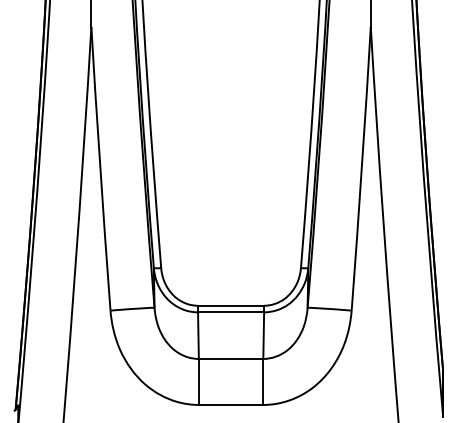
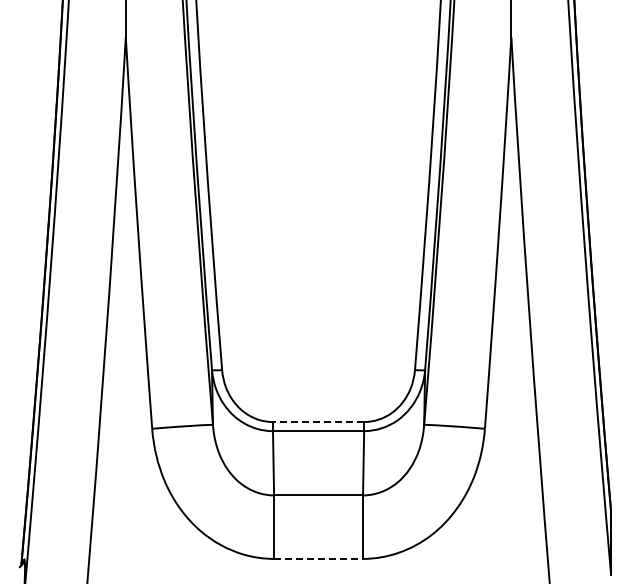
line: (231, 306) -> (318, 422), solid -> dashed
line: (231, 404) -> (319, 558), solid -> dashed

